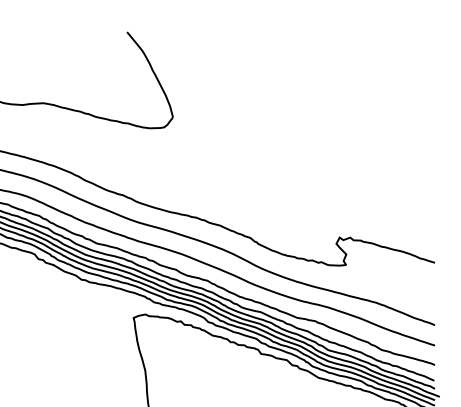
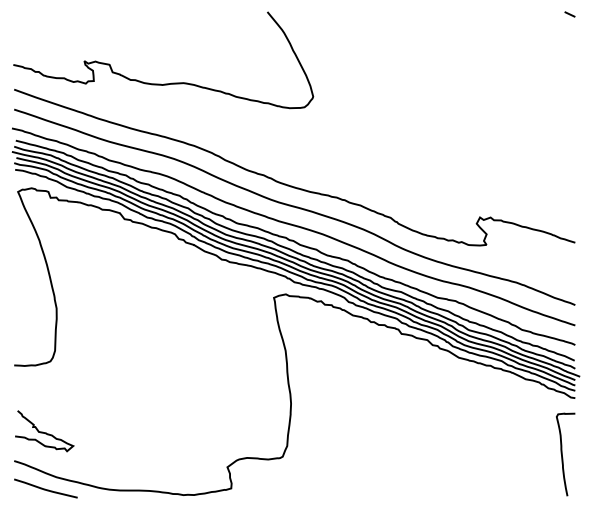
line: (429, 34) -> (569, 14), added

